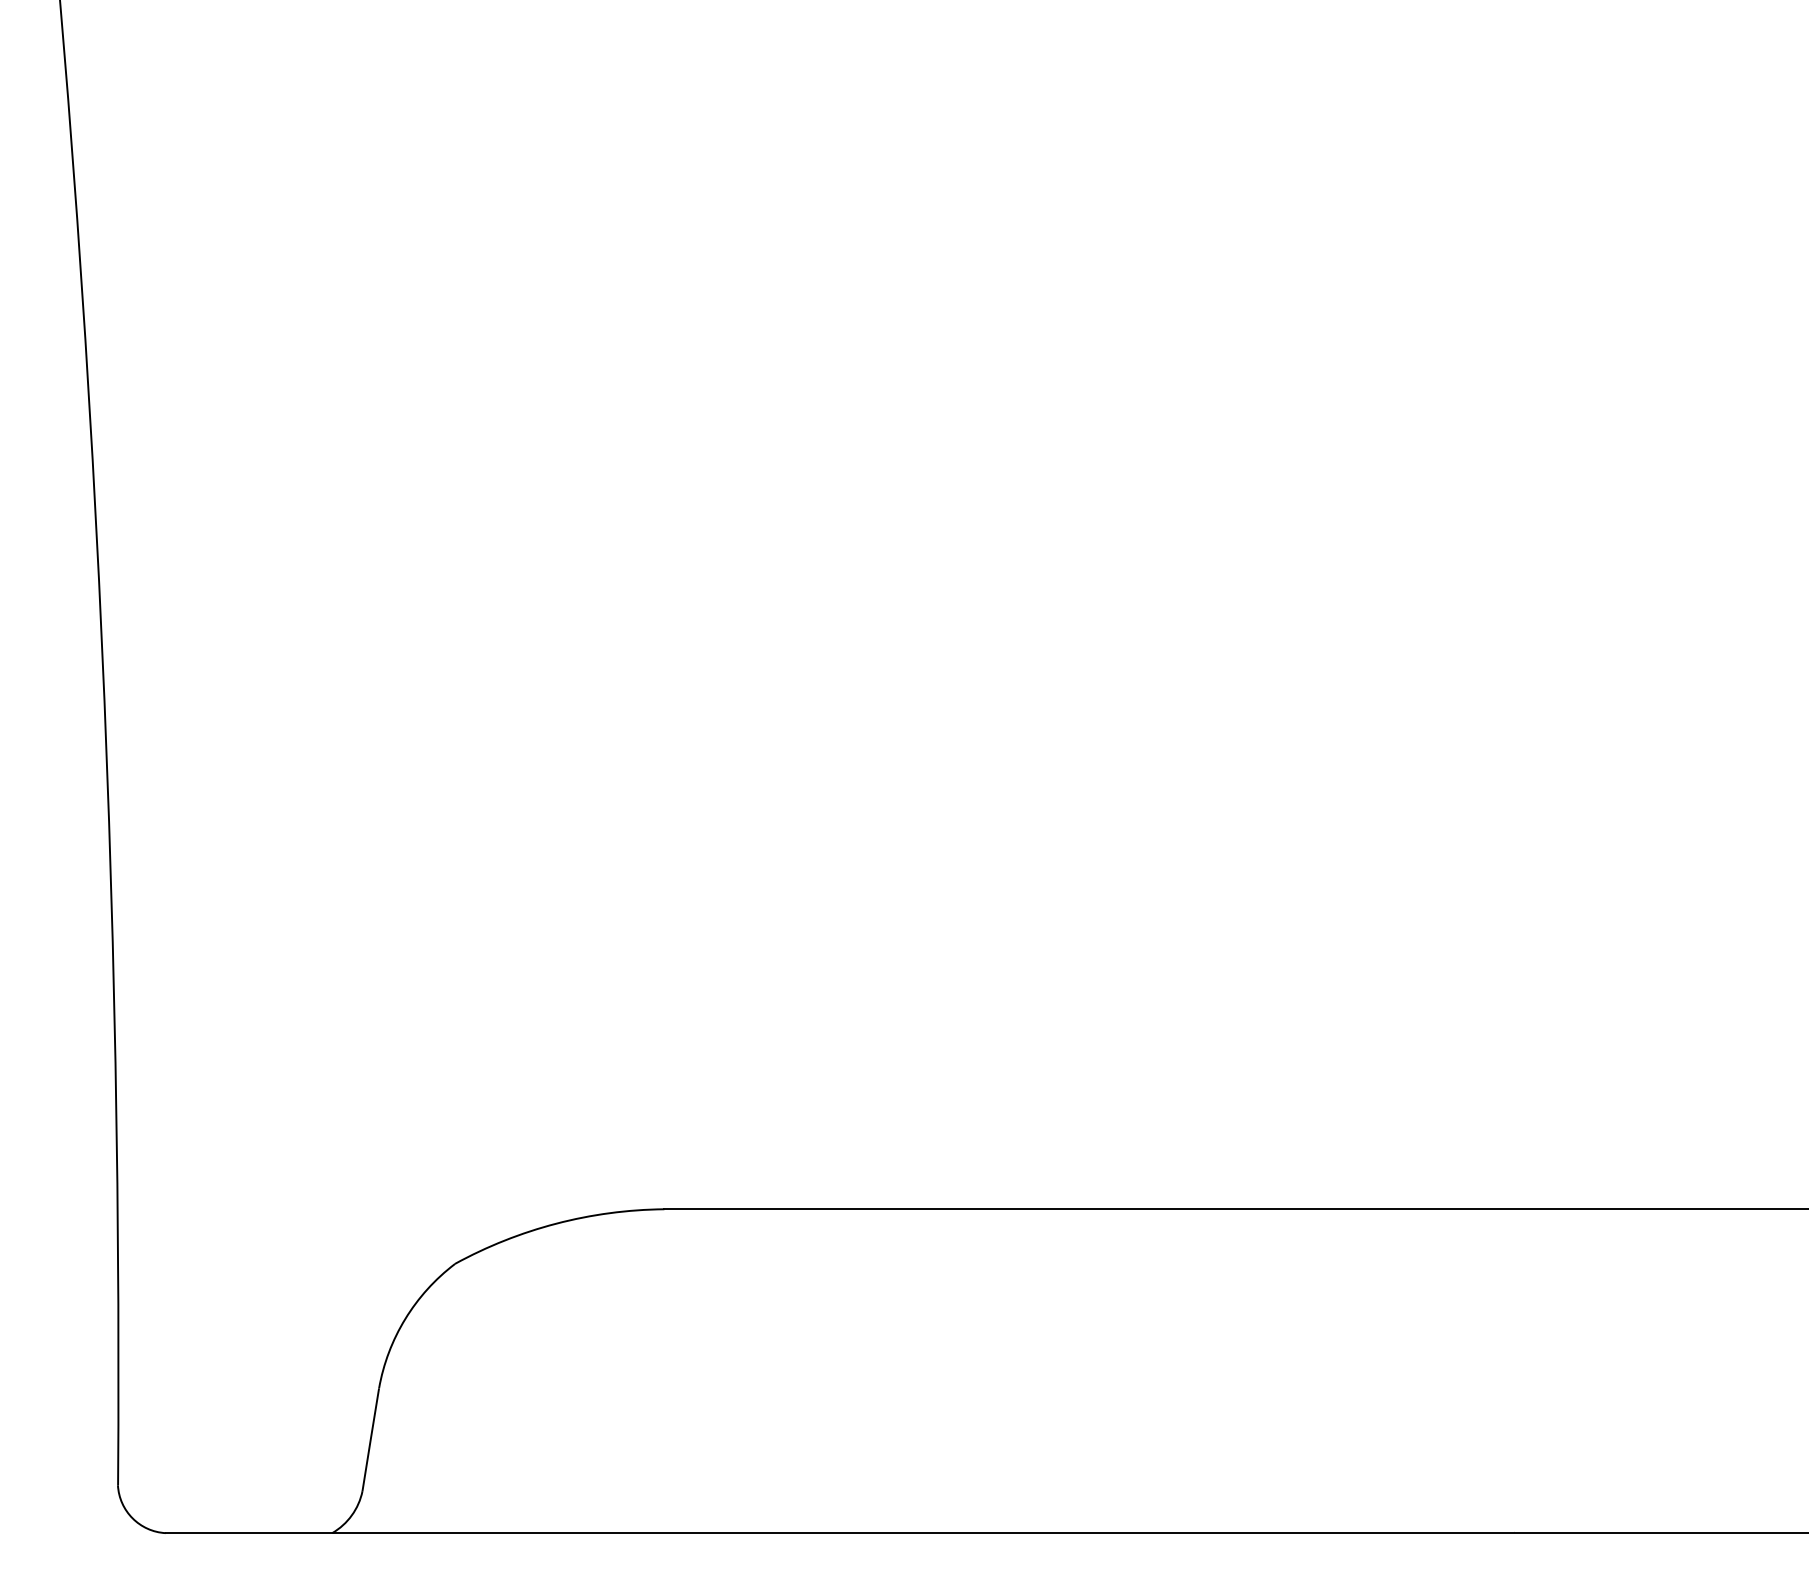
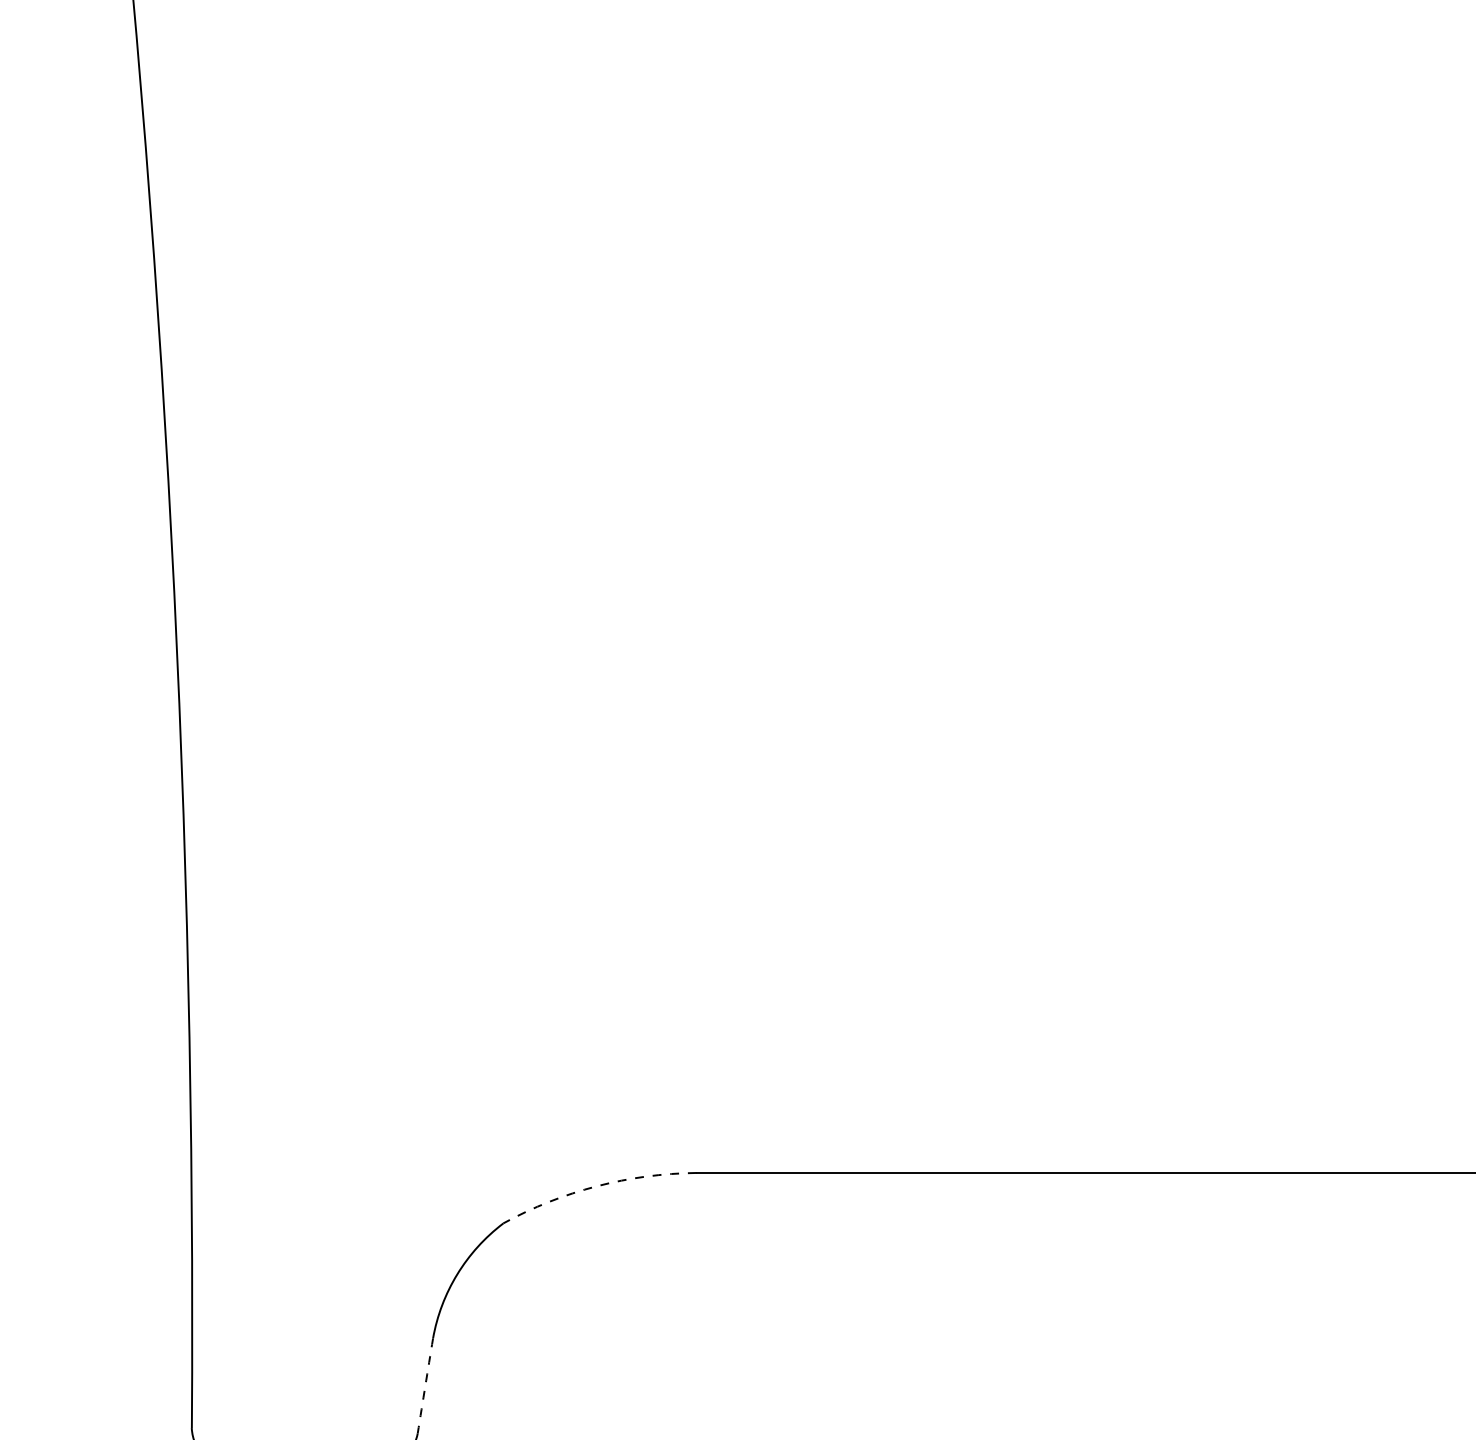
arc: (556, 1223) -> (597, 1186), solid -> dashed
arc: (370, 1439) -> (425, 1385), solid -> dashed

